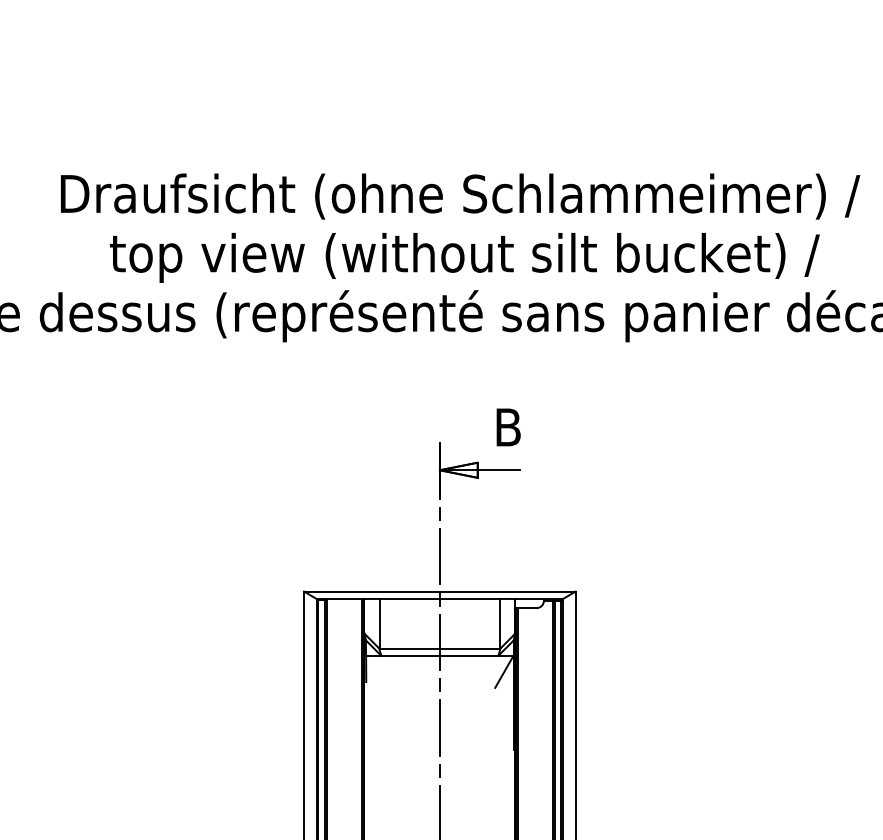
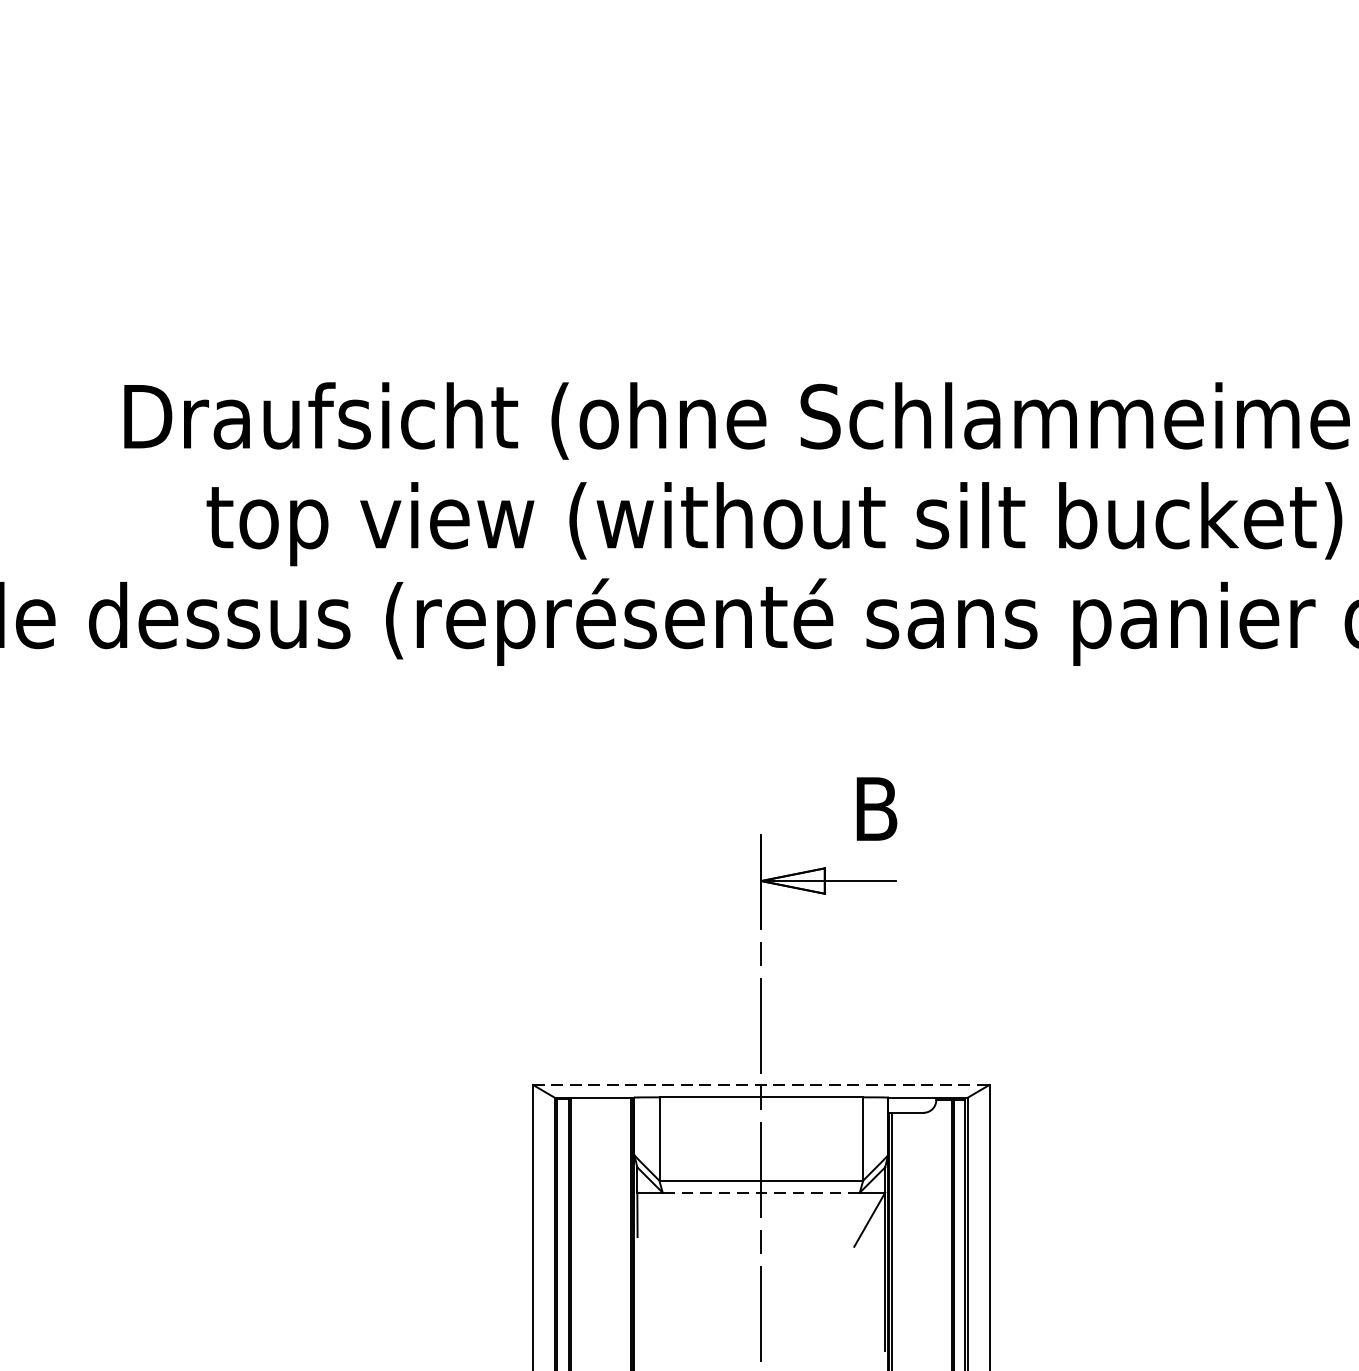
line: (439, 591) -> (760, 1084), solid -> dashed
line: (439, 655) -> (760, 1192), solid -> dashed

